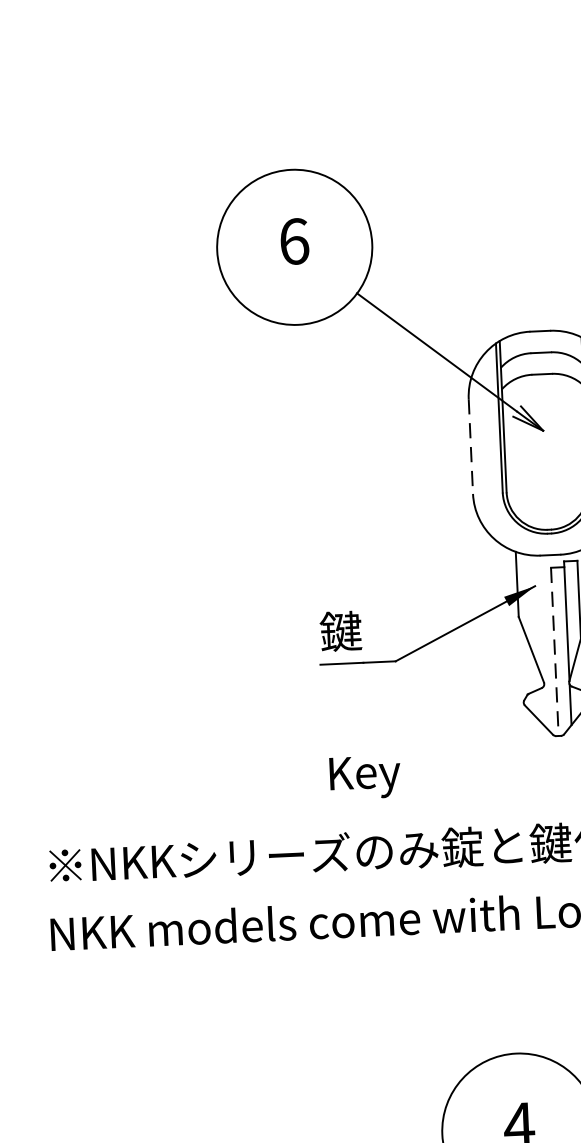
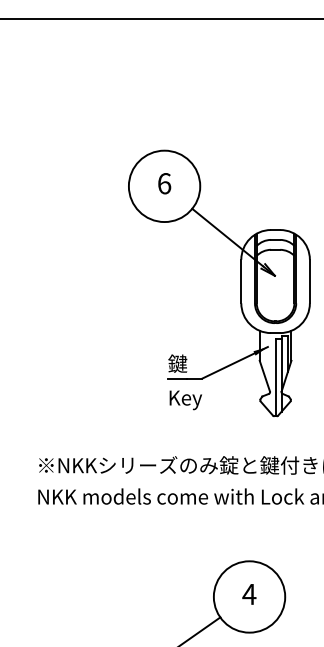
line: (471, 446) -> (241, 281), dashed -> solid
line: (554, 651) -> (275, 377), dashed -> solid
text: (364, 777) -> (185, 400), moved

